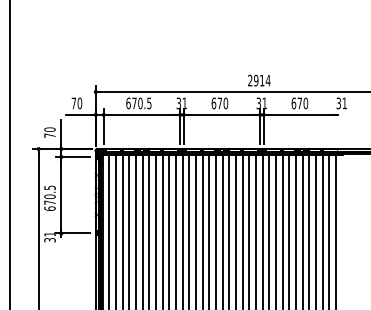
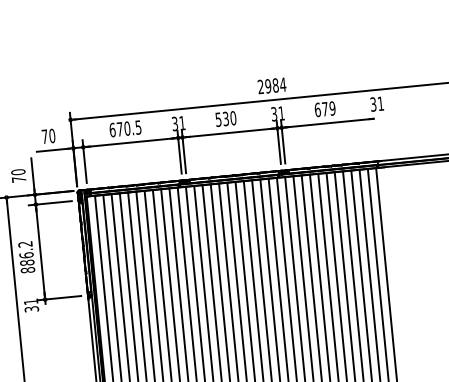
text: (262, 80) -> (276, 85), 2914 -> 2984
text: (216, 103) -> (221, 119), 670 -> 530
text: (305, 103) -> (332, 108), 670 -> 679
text: (49, 197) -> (26, 256), 670.5 -> 886.2

